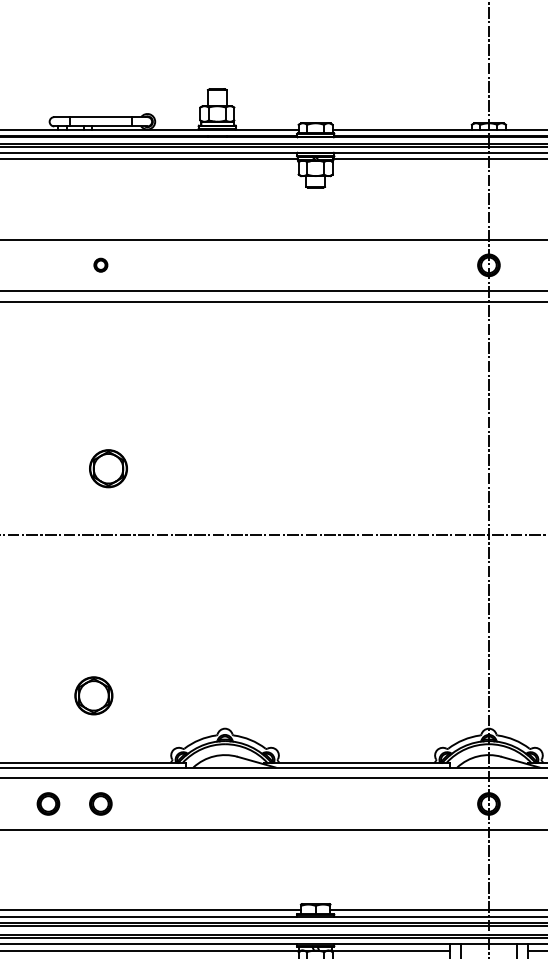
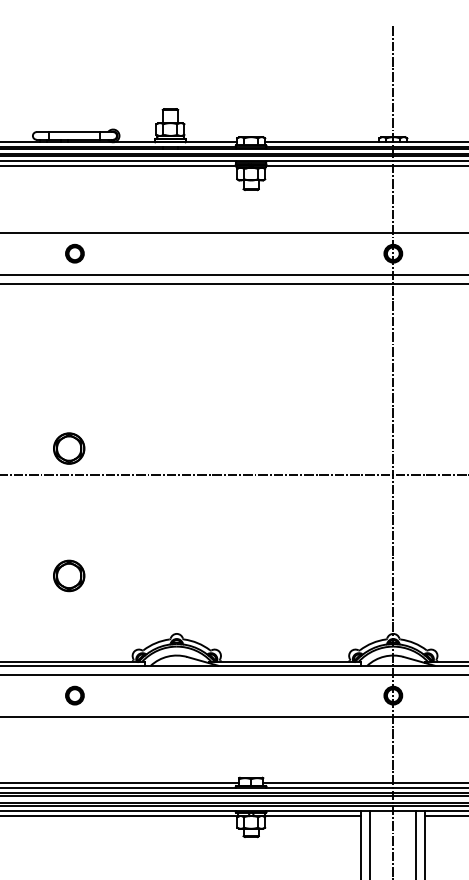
part: (100, 265) -> (74, 253), size x1.67
part: (108, 468) -> (69, 448), moved
part: (94, 695) -> (69, 575), moved
part: (47, 803) -> (31, 695), removed

